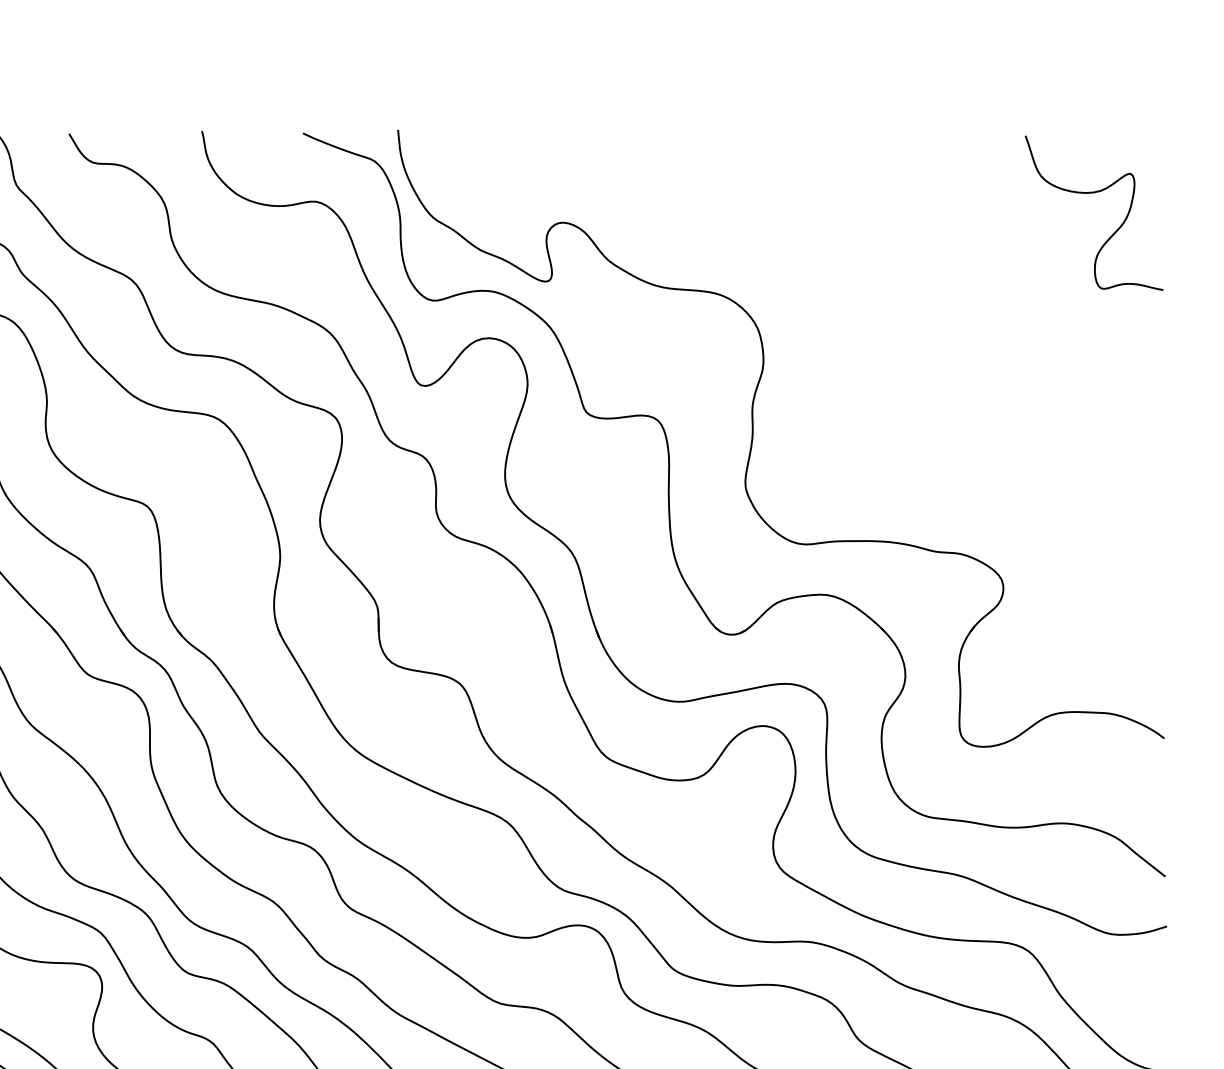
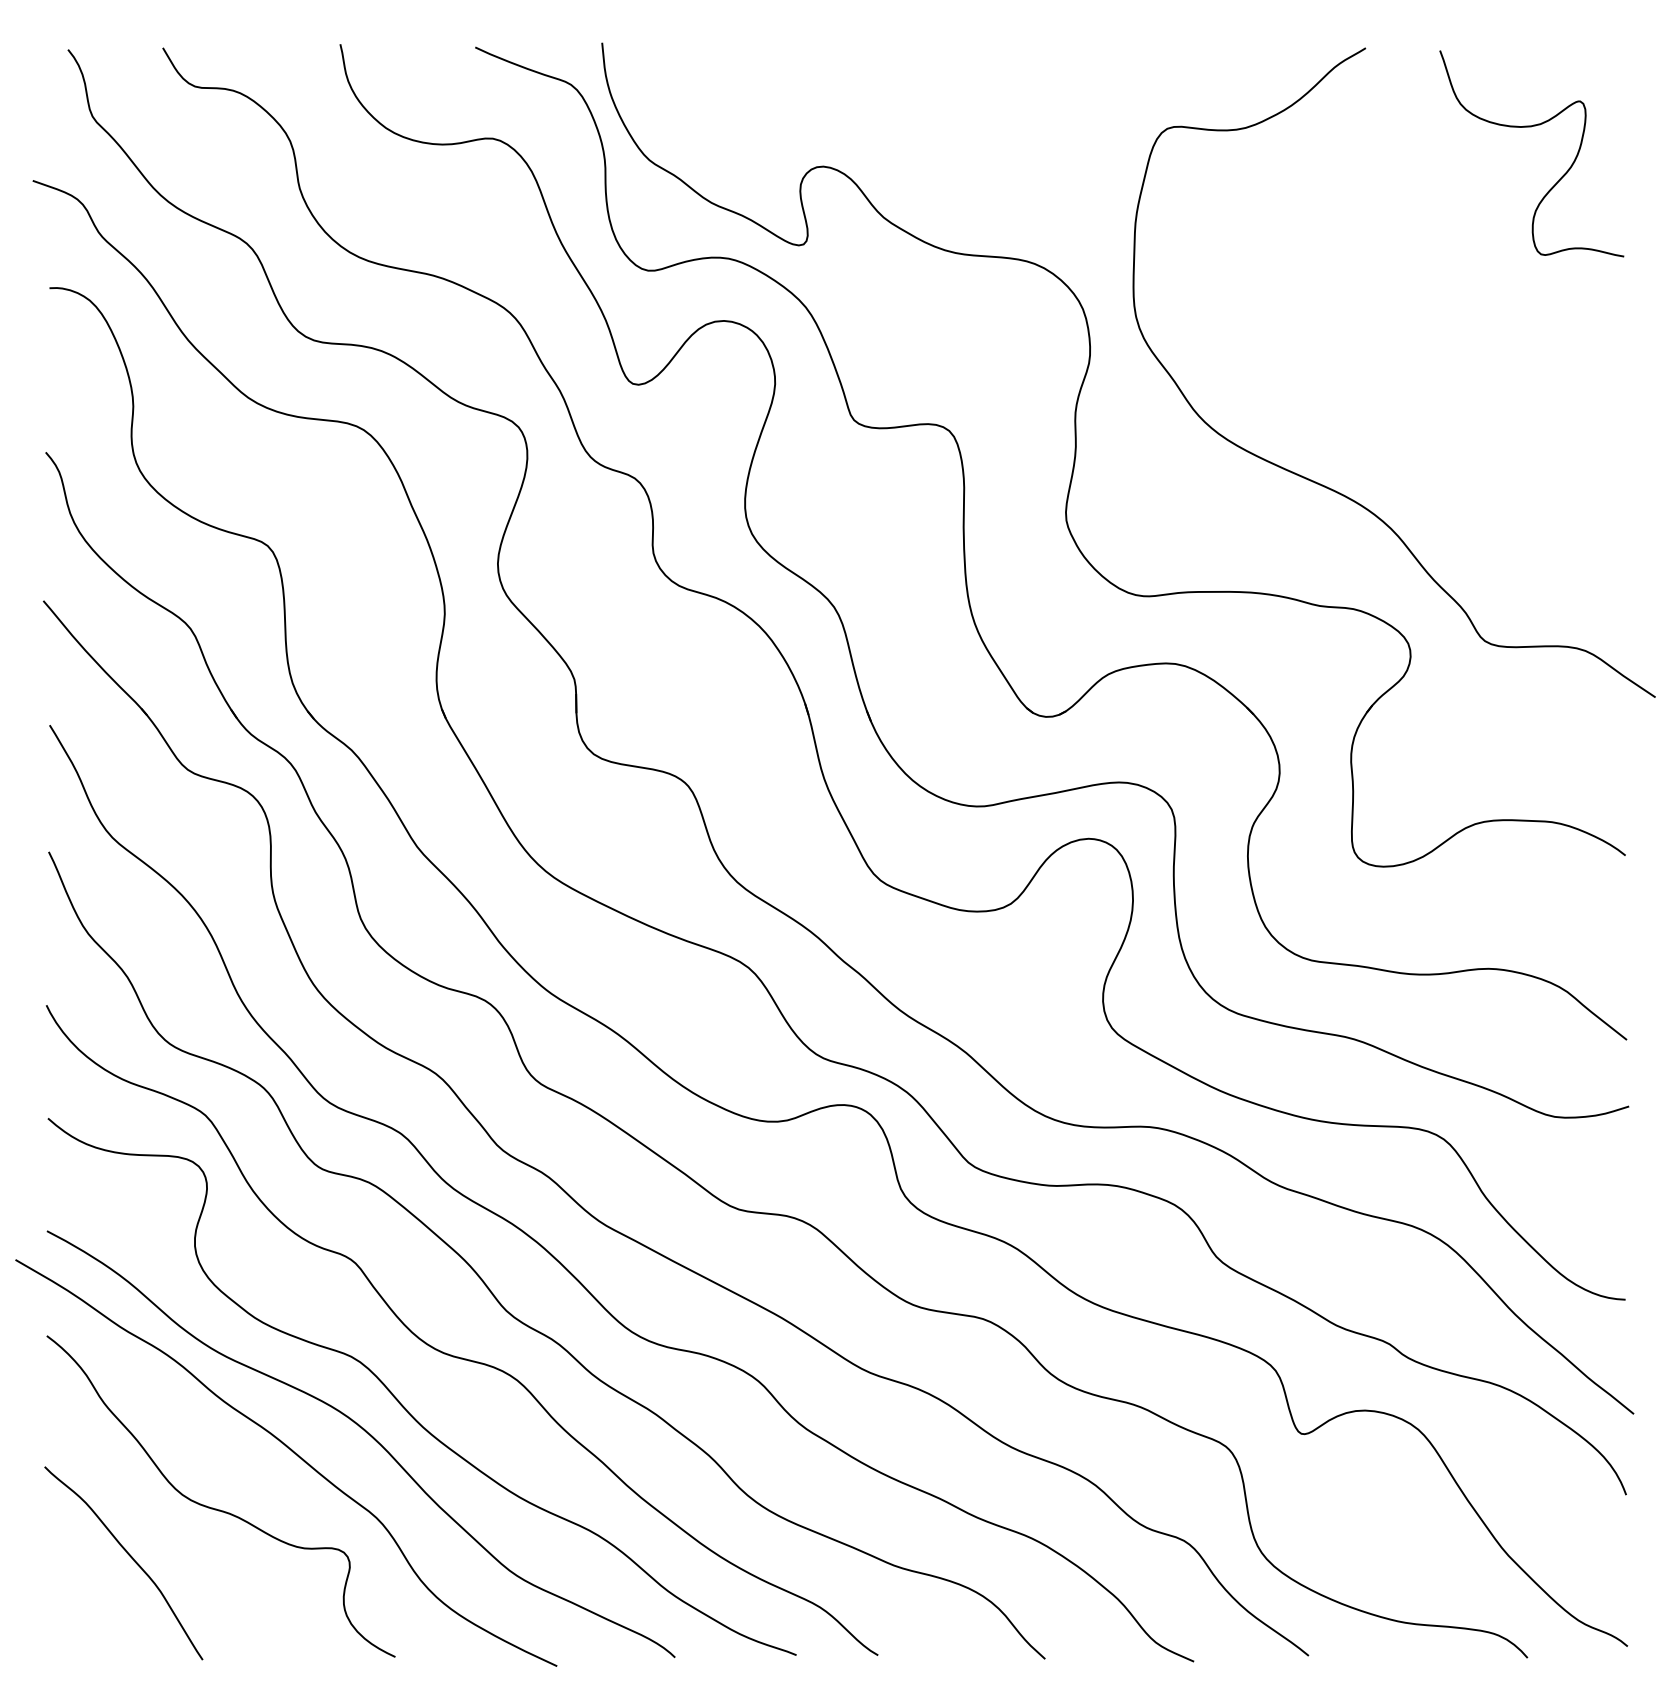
curve: (950, 466) -> (1340, 492), added

